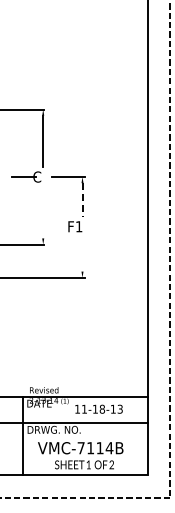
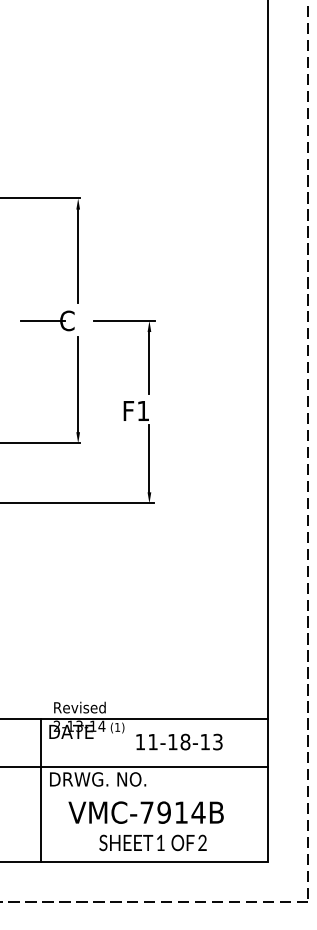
line: (82, 200) -> (149, 363), dashed -> solid
line: (43, 211) -> (78, 383), added
line: (82, 252) -> (149, 457), added
text: (90, 448) -> (163, 813), VMC-7114B -> VMC-7914B

